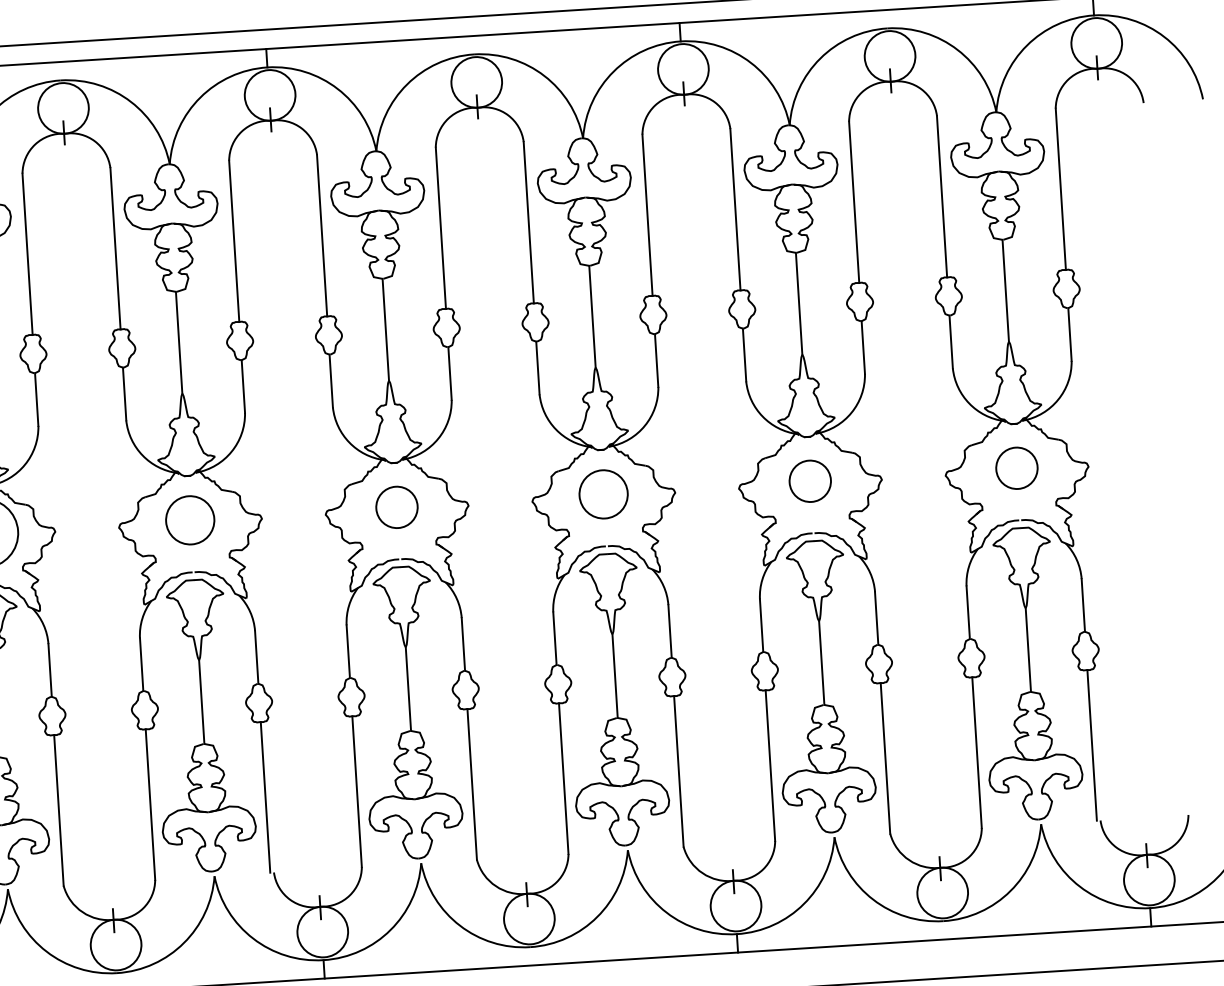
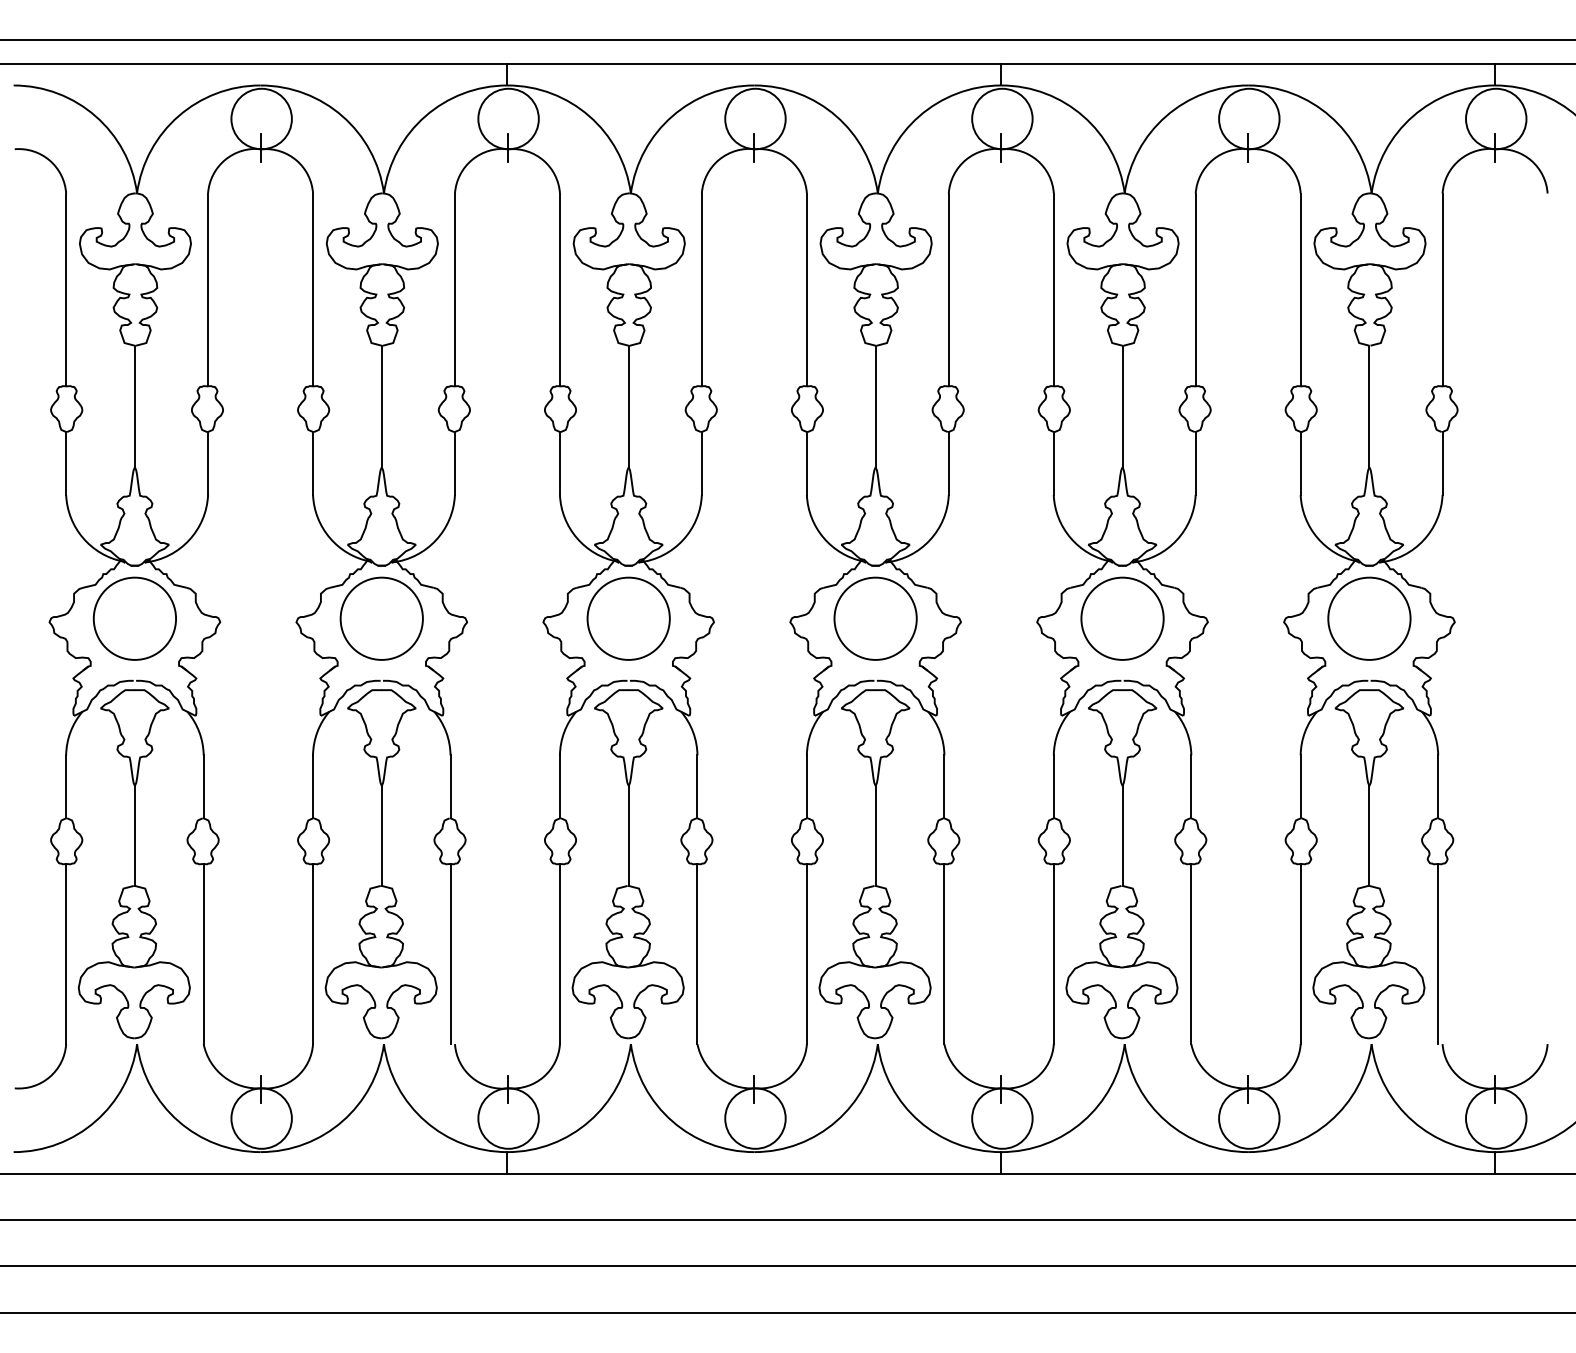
circle: (1016, 468) -> (1369, 618), size x1.67
circle: (810, 481) -> (1122, 618), size x1.67
circle: (603, 494) -> (875, 618), size x1.43
circle: (396, 507) -> (628, 618), size x1.67
circle: (190, 520) -> (381, 618), size x1.43

